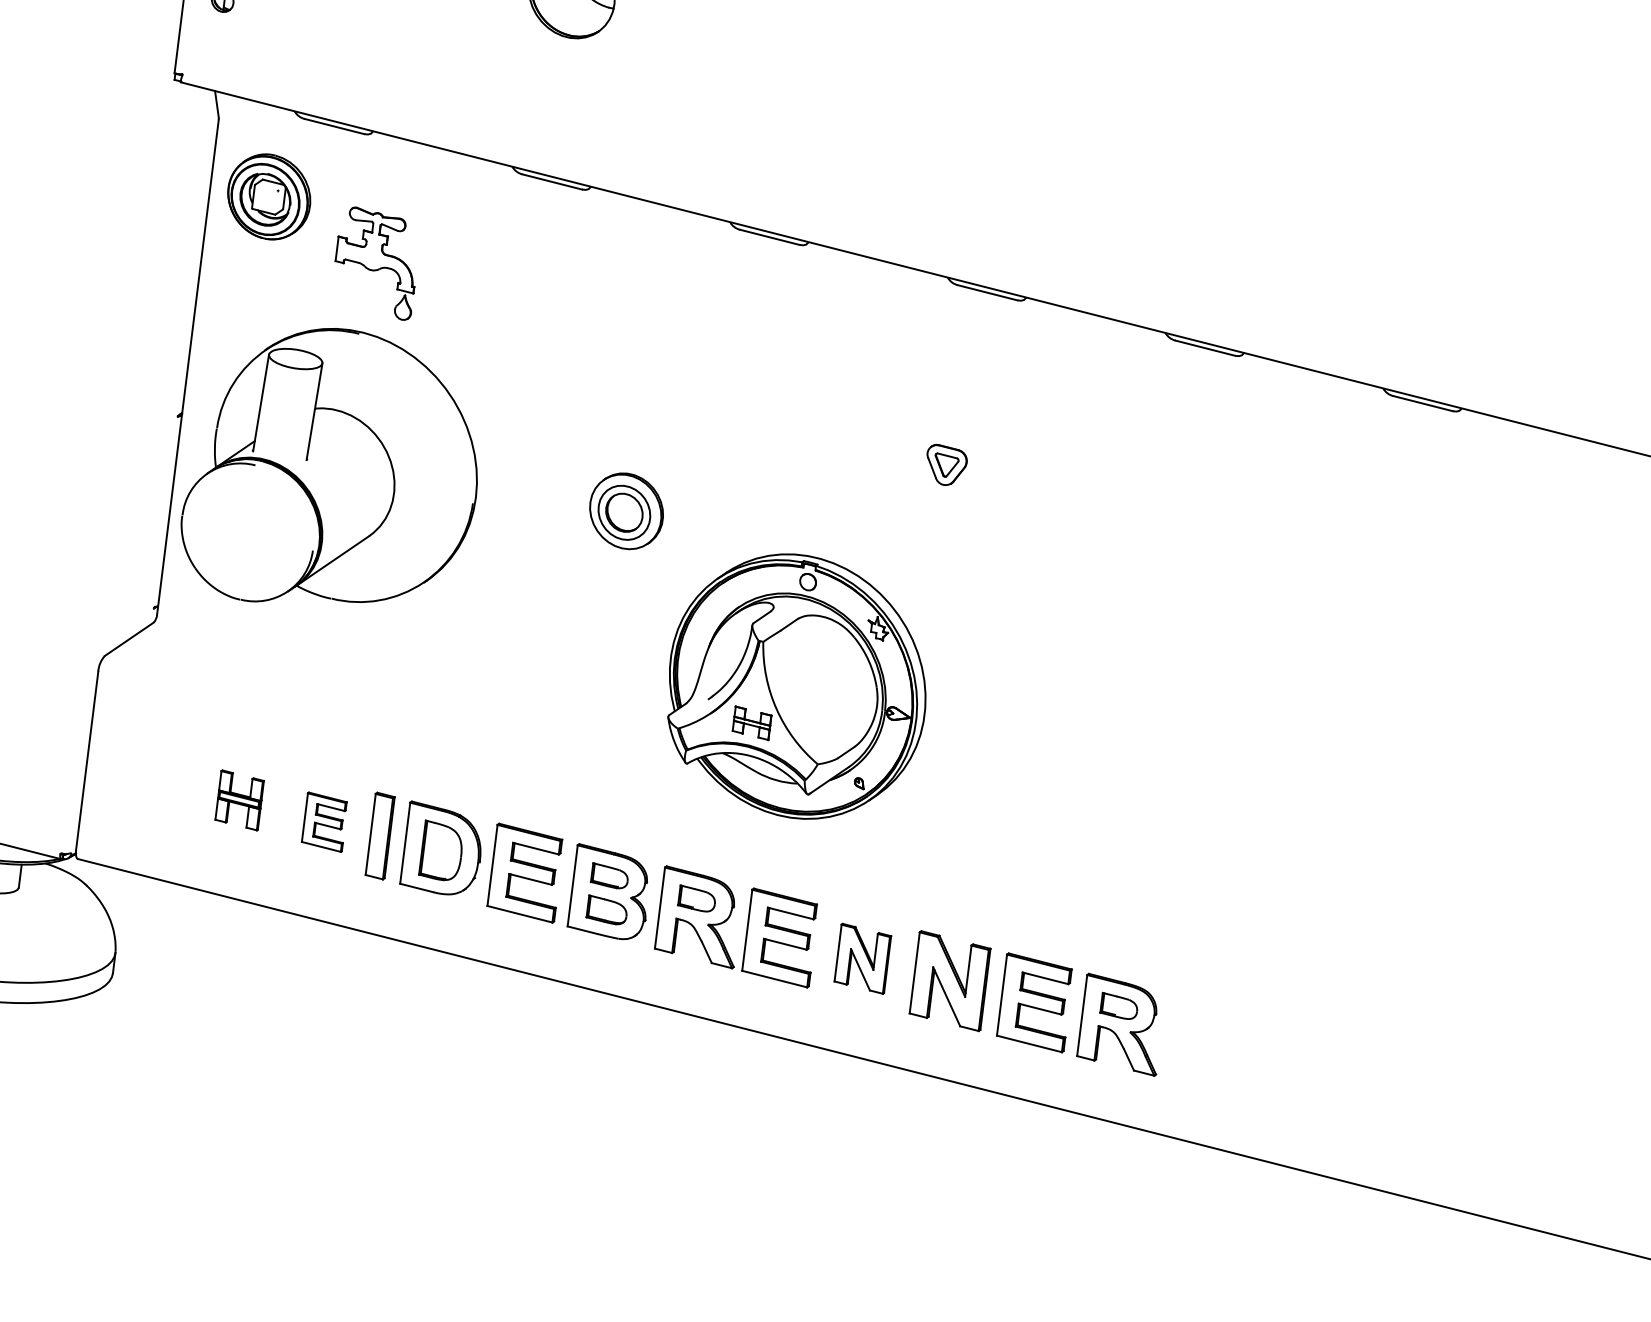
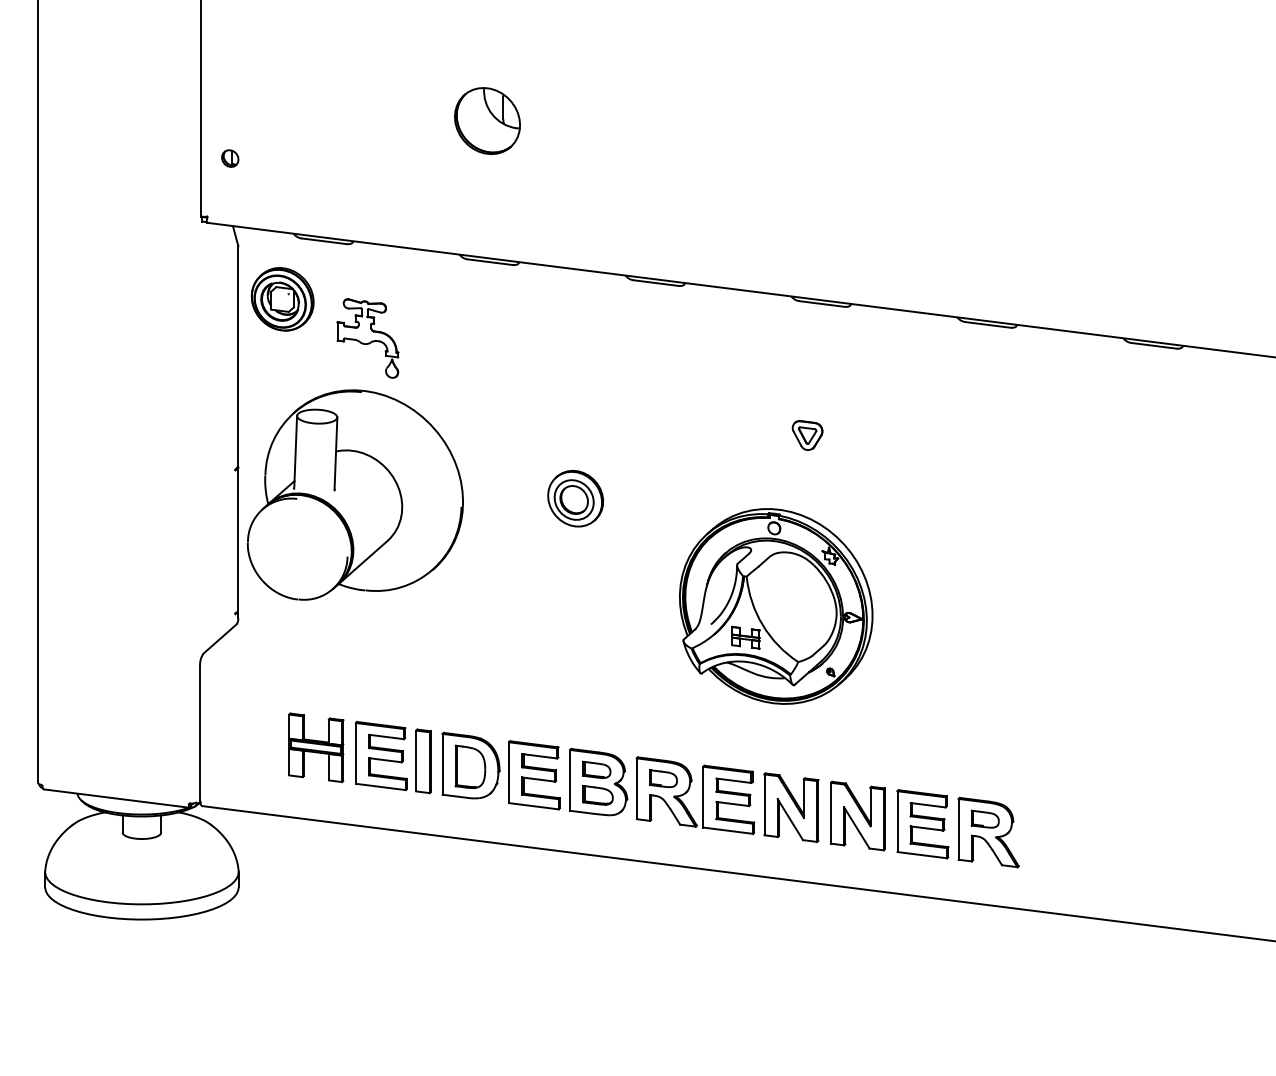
part: (798, 686) -> (776, 606), moved
part: (239, 799) -> (316, 747), size x1.67
part: (325, 822) -> (381, 756), size x1.67
part: (862, 958) -> (791, 807), size x1.43

